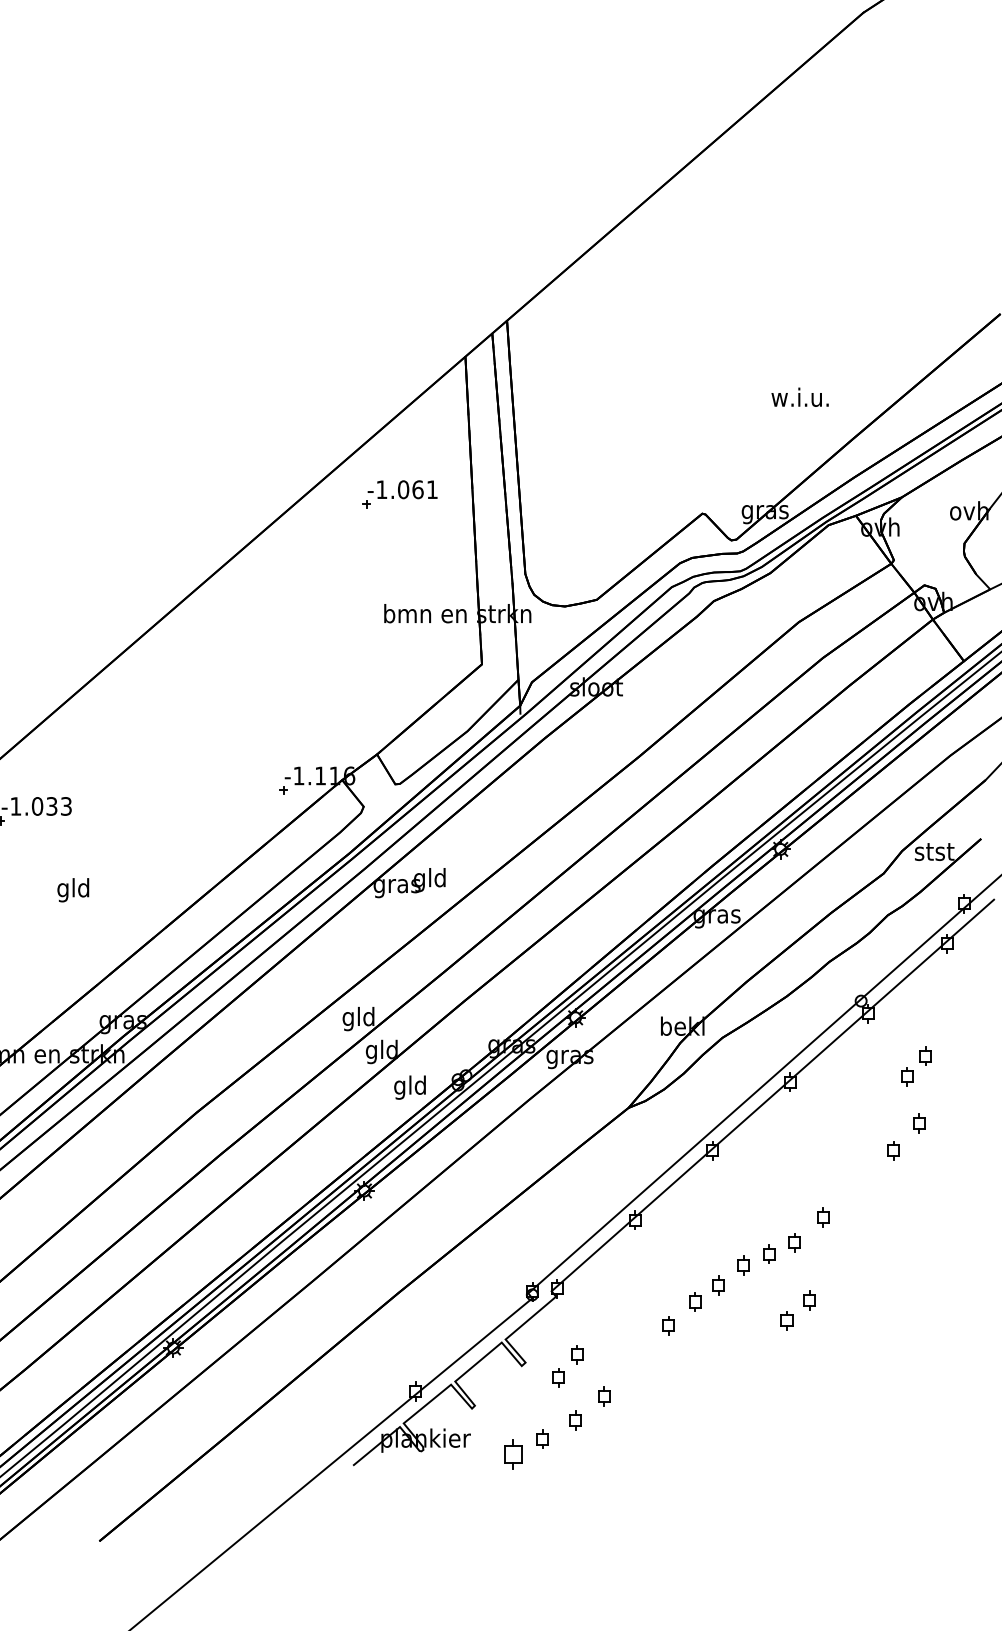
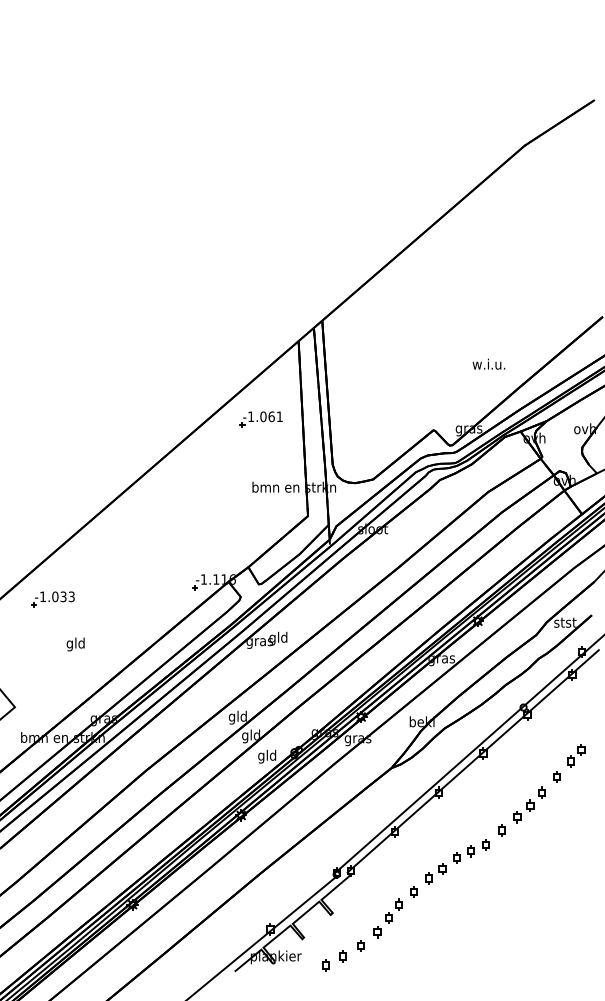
part: (917, 1066) -> (576, 755), moved
part: (797, 1310) -> (523, 811), moved
part: (567, 1365) -> (393, 910), moved
part: (512, 1454) -> (325, 965), size x0.62

